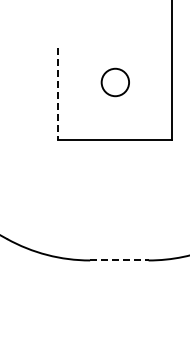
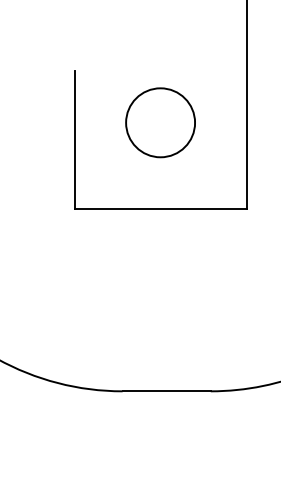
circle: (115, 82) -> (160, 122), size x1.67
line: (58, 93) -> (74, 139), dashed -> solid
line: (119, 260) -> (166, 391), dashed -> solid

